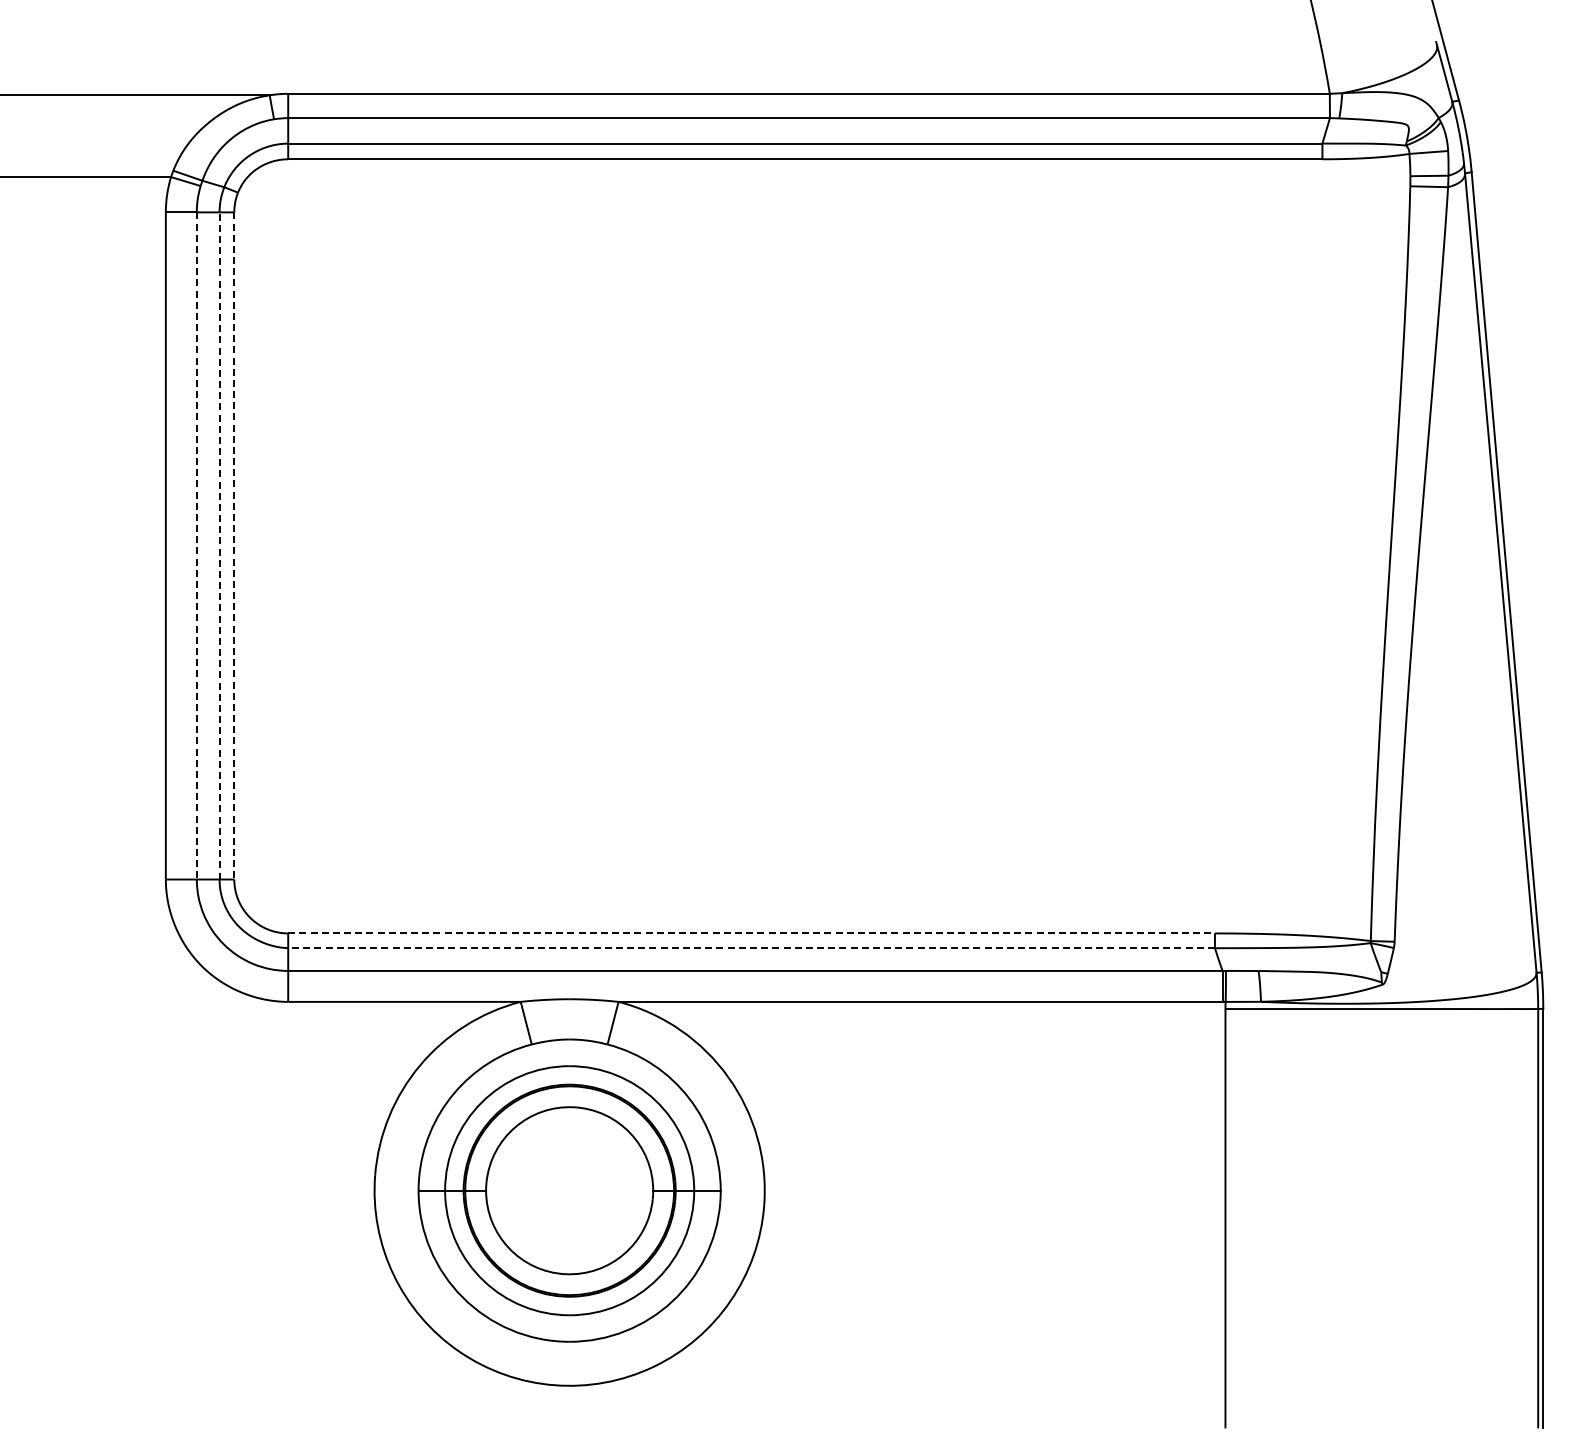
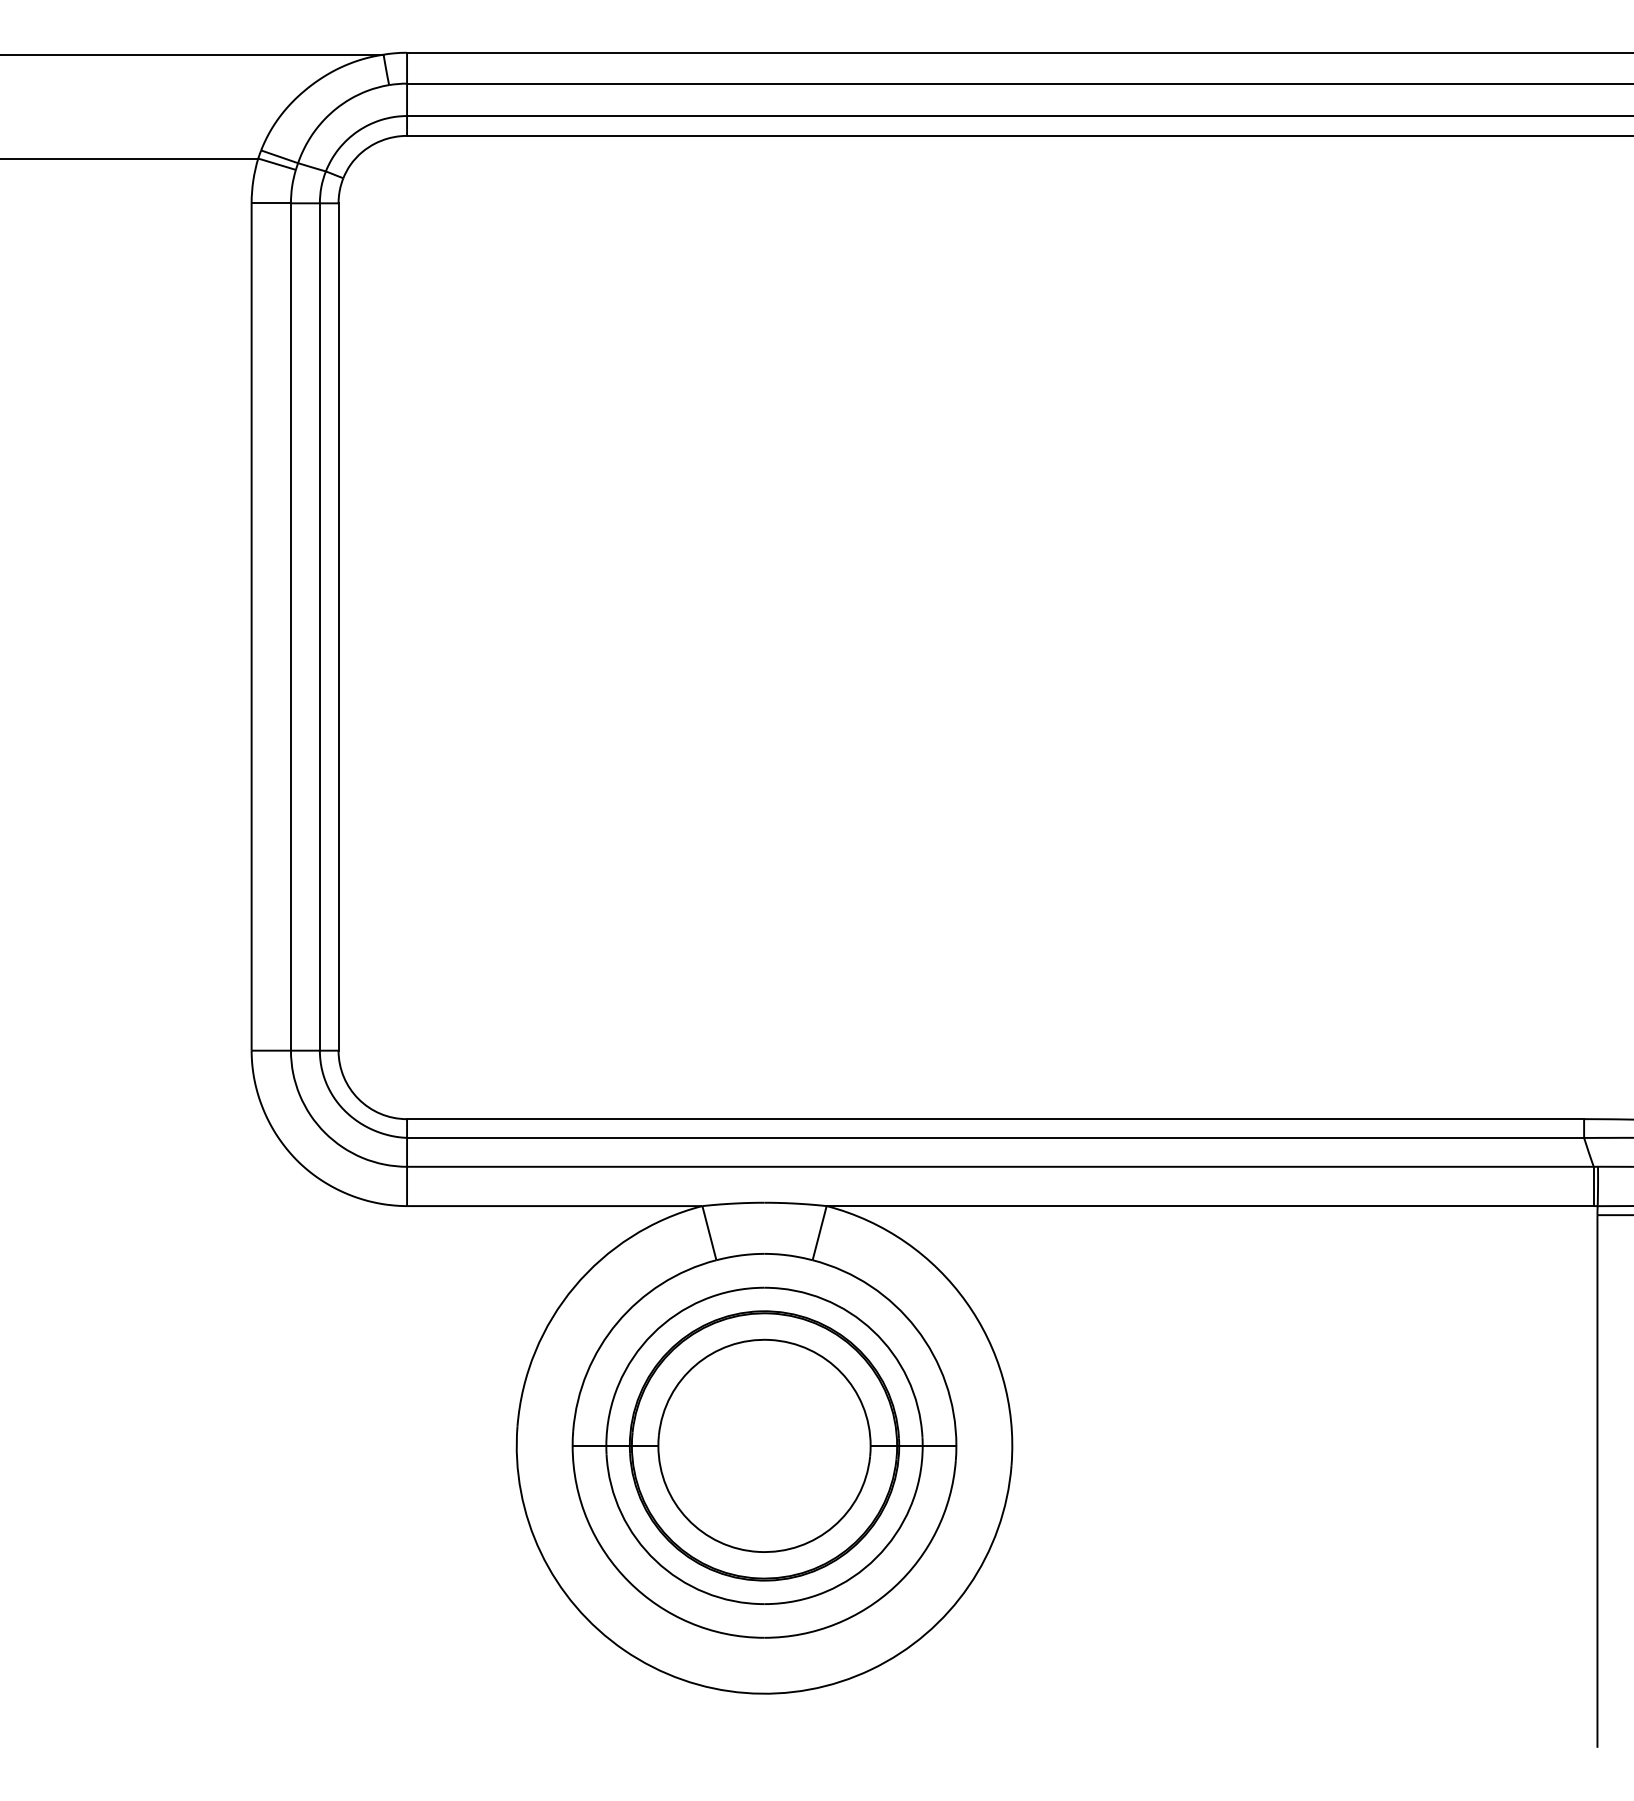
line: (196, 545) -> (290, 626), dashed -> solid
line: (219, 545) -> (319, 626), dashed -> solid
line: (234, 545) -> (338, 626), dashed -> solid
line: (752, 933) -> (996, 1119), dashed -> solid
line: (751, 948) -> (995, 1138), dashed -> solid

